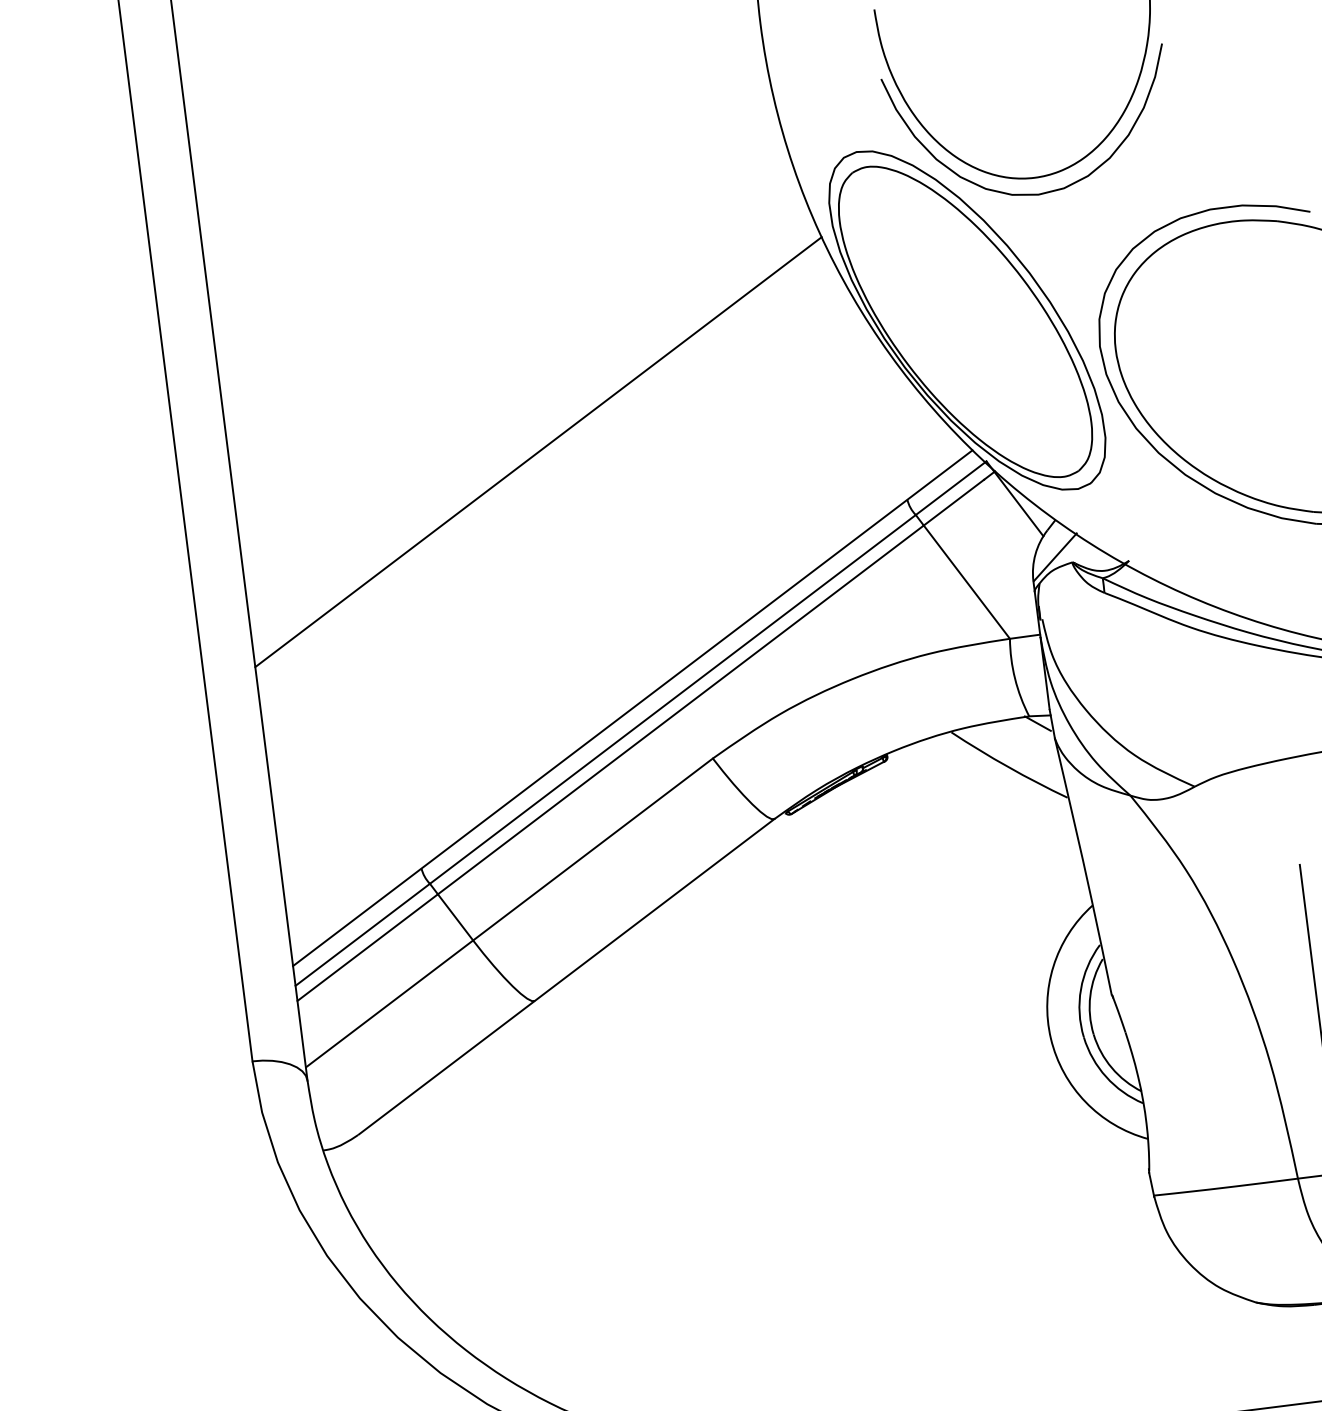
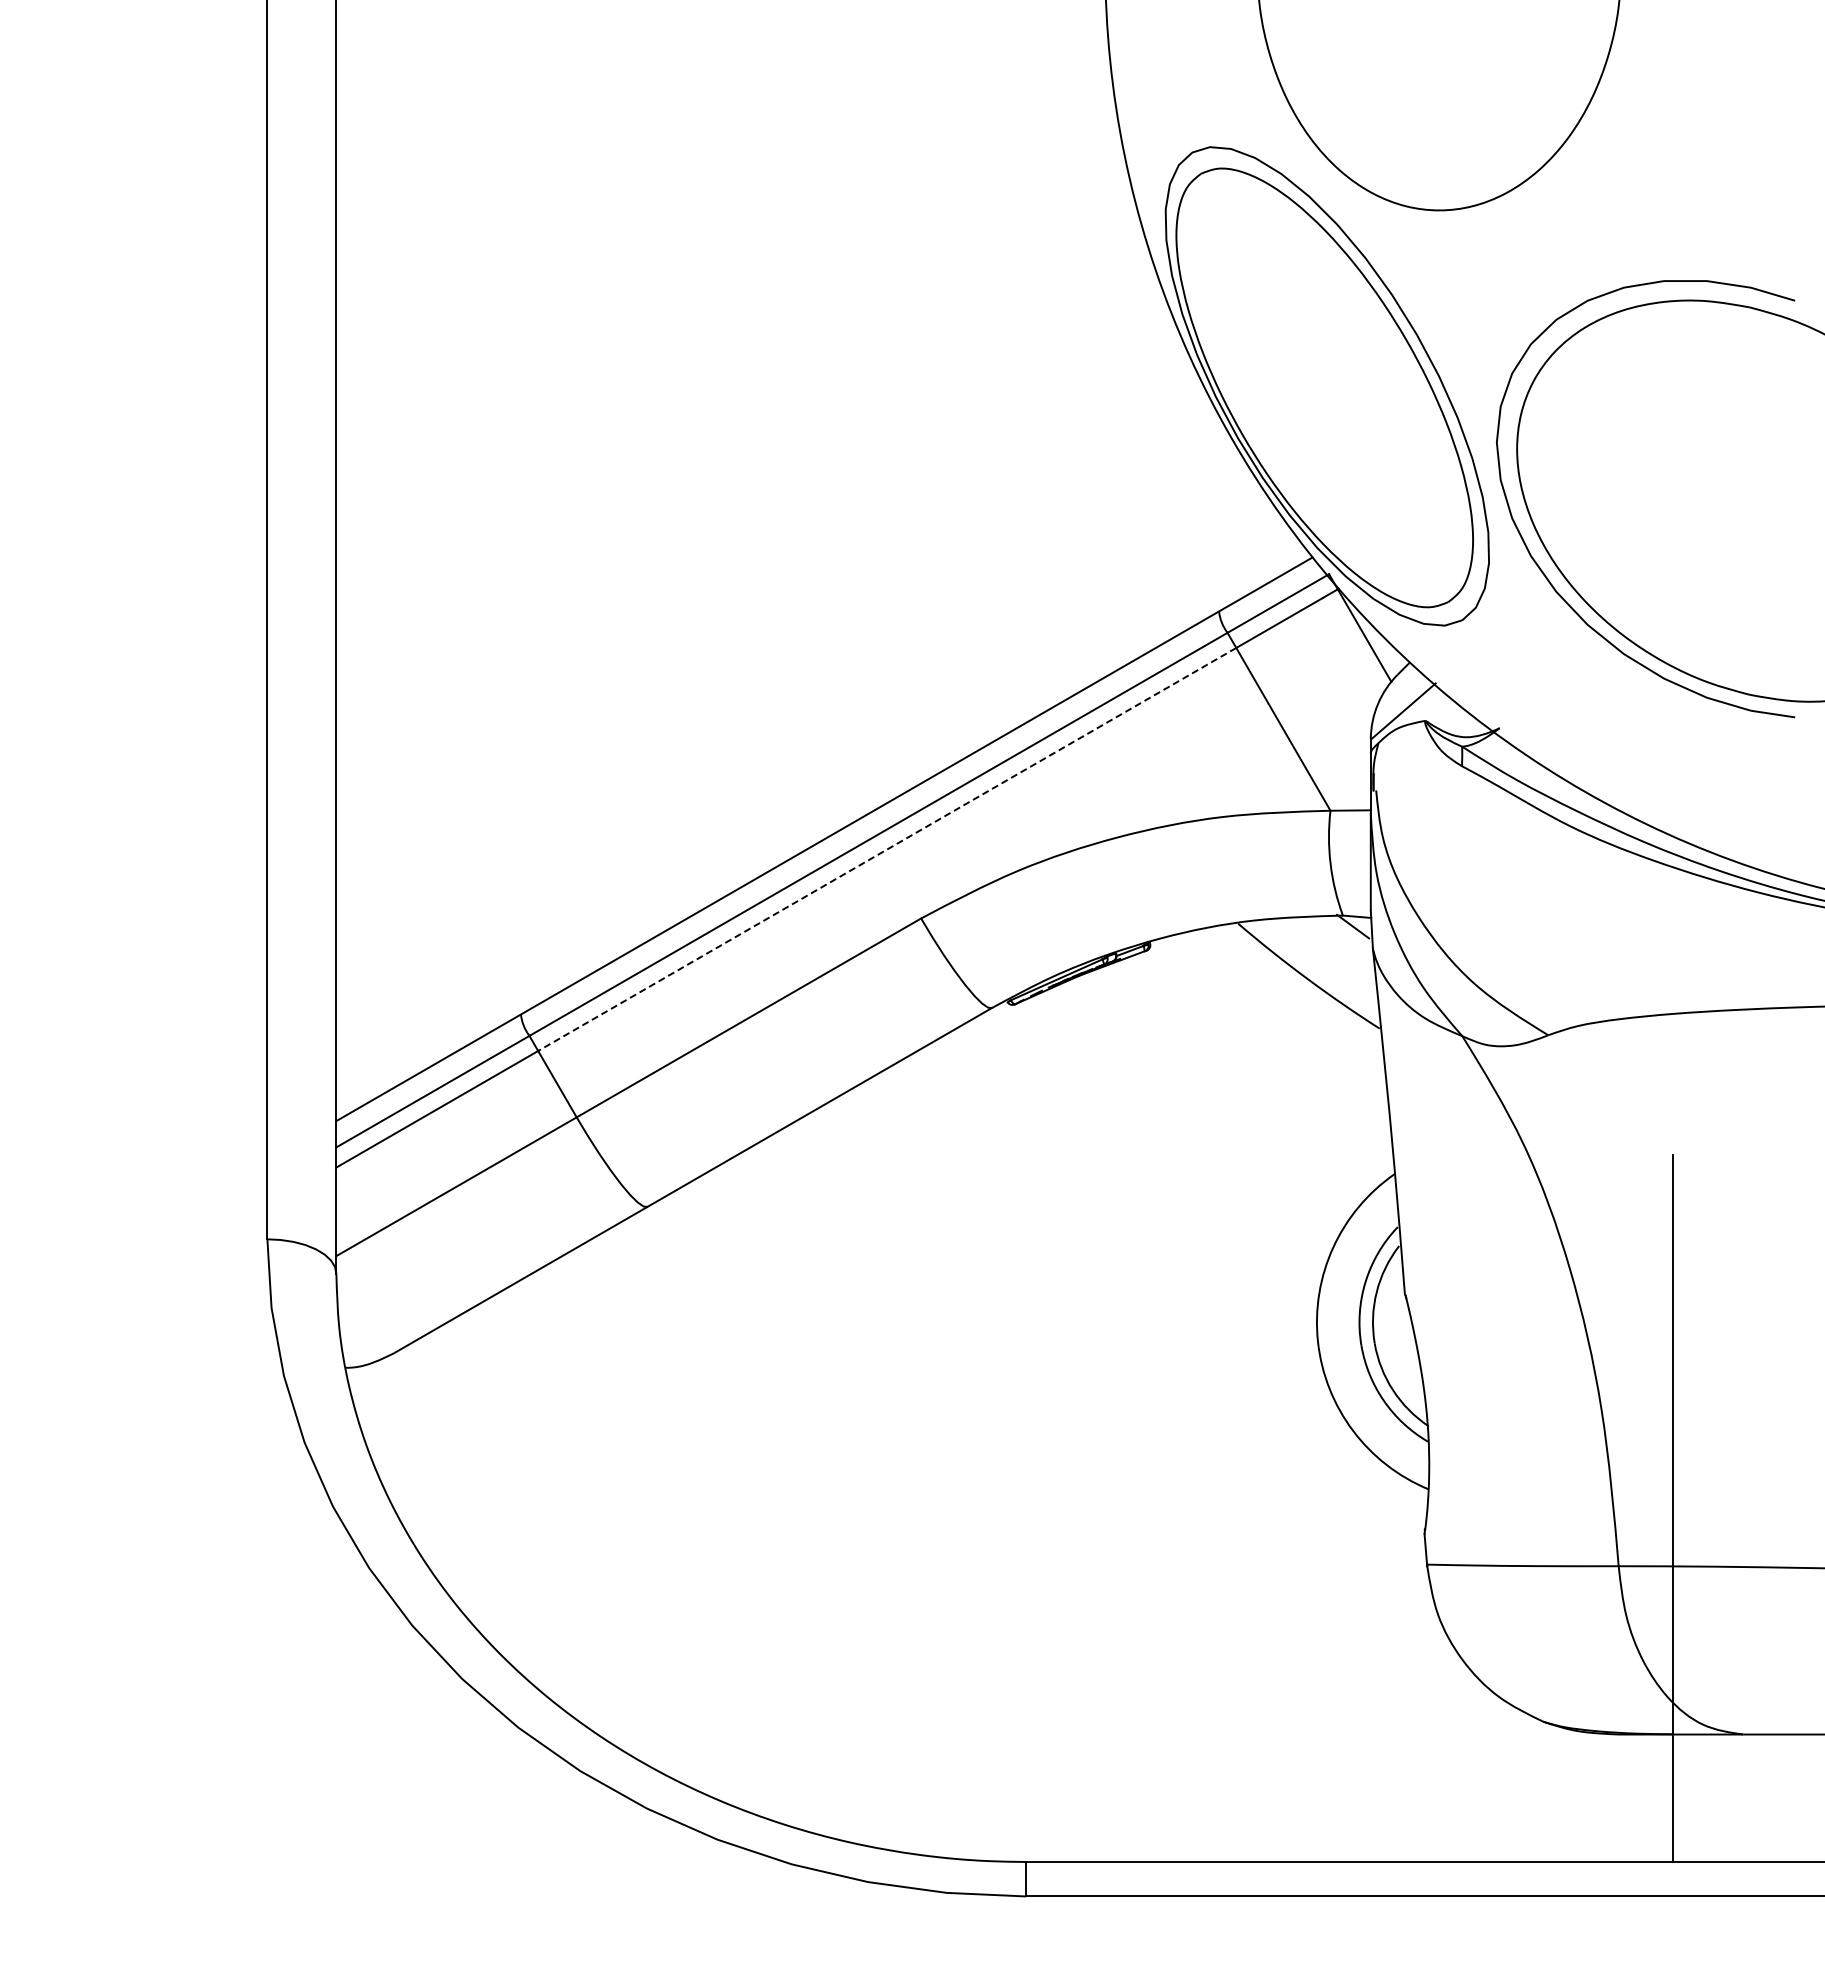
curve: (1029, 193) -> (1429, 230), removed
line: (538, 451) -> (743, 487), removed
line: (680, 710) -> (886, 849), solid -> dashed

